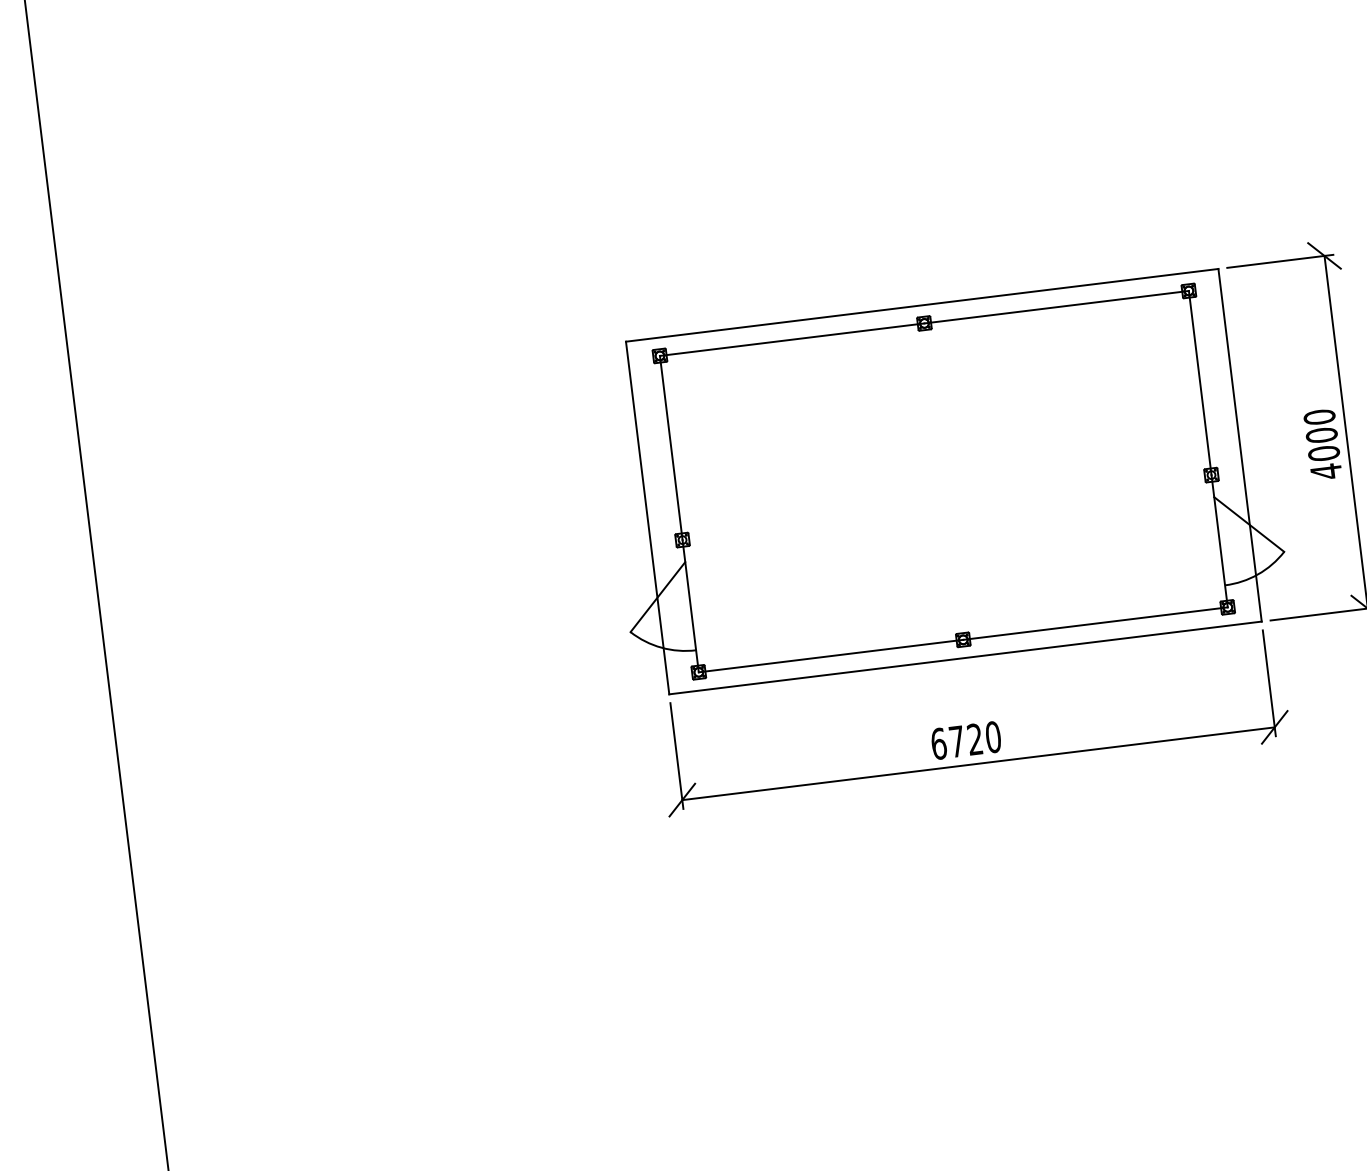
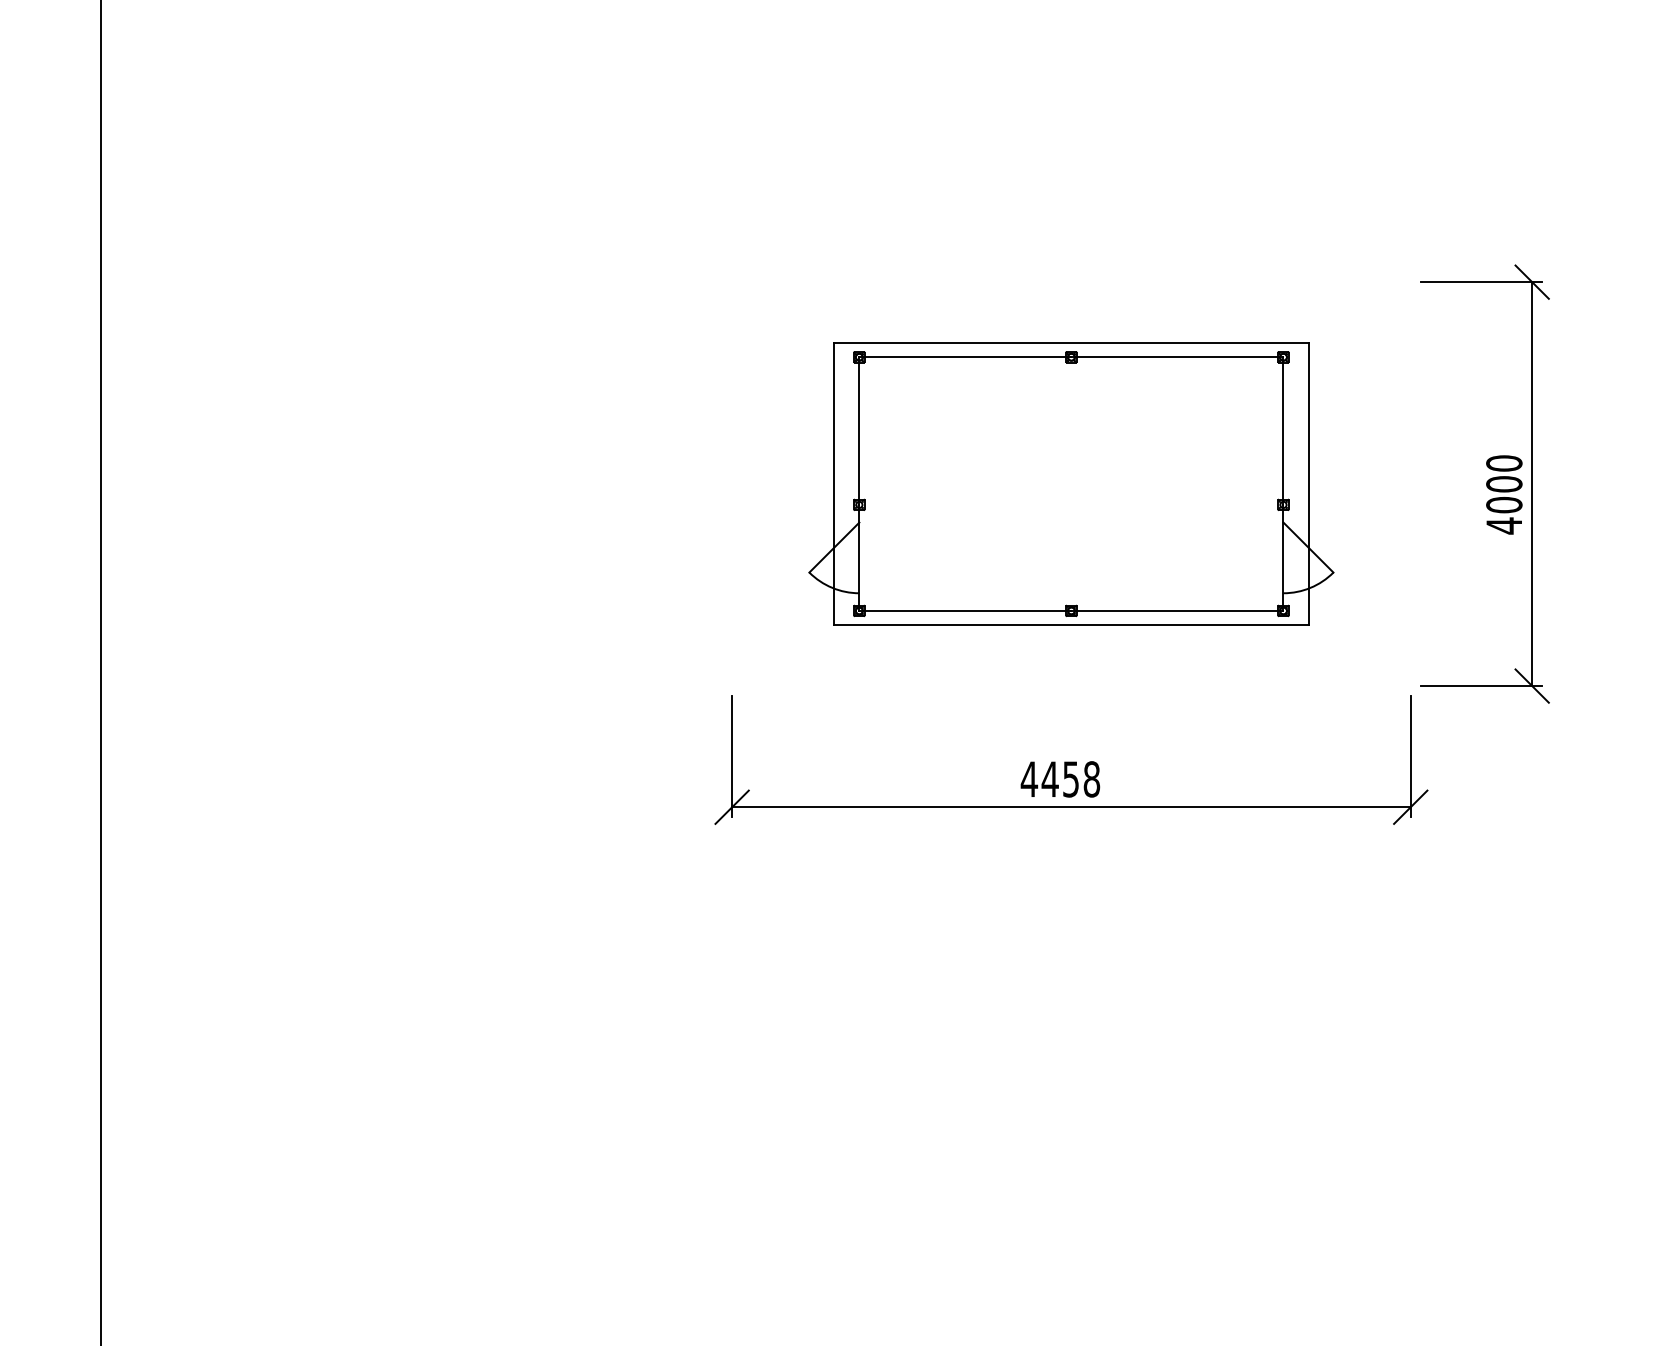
part: (943, 481) -> (1071, 483), size x0.7
text: (966, 740) -> (1060, 779), 6720 -> 4458

